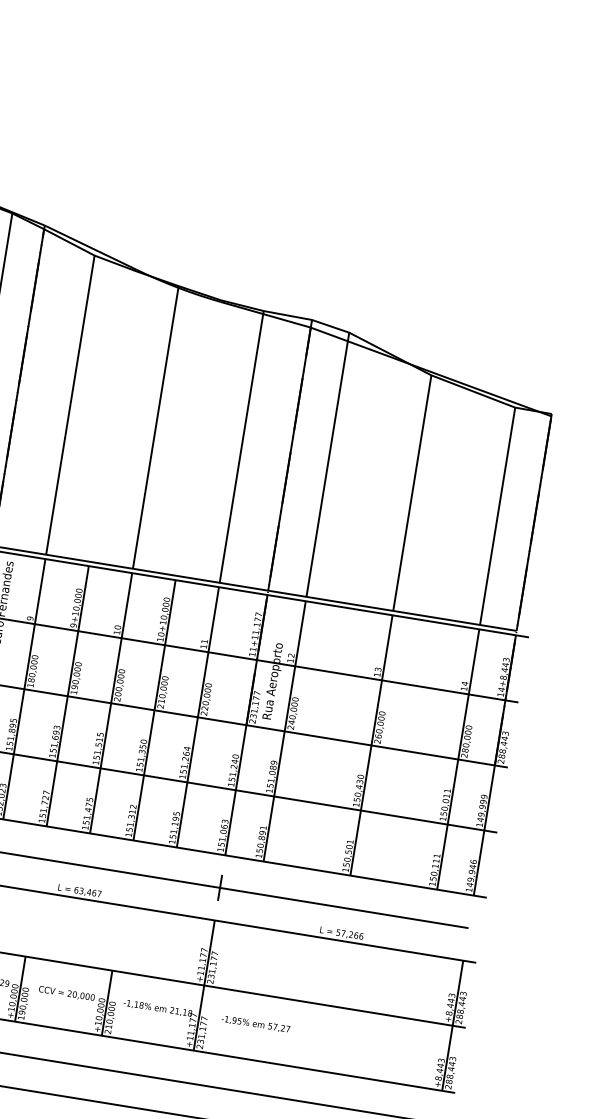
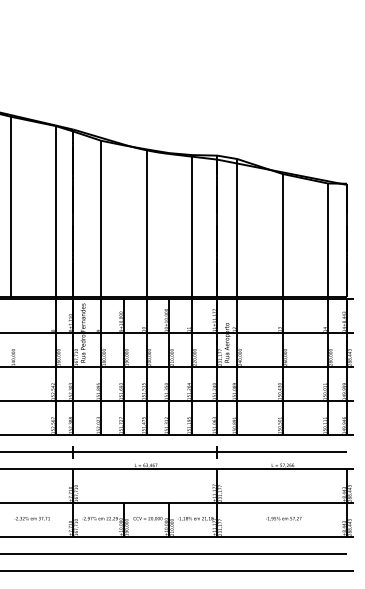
text: (255, 1023) -> (283, 518), moved

